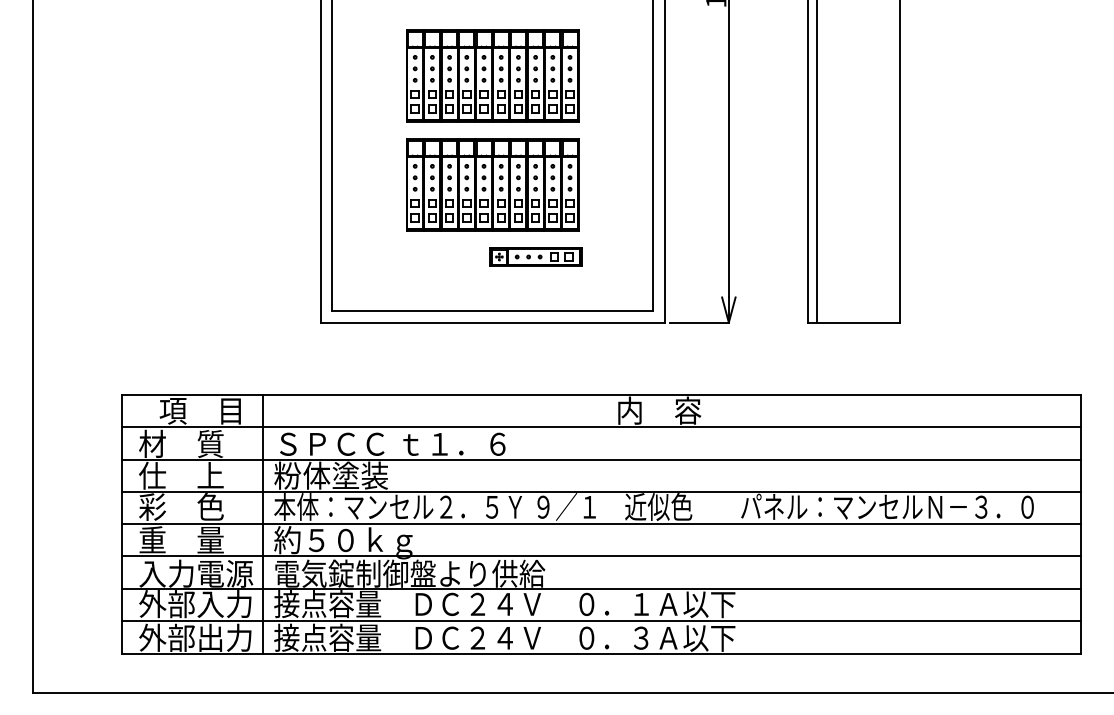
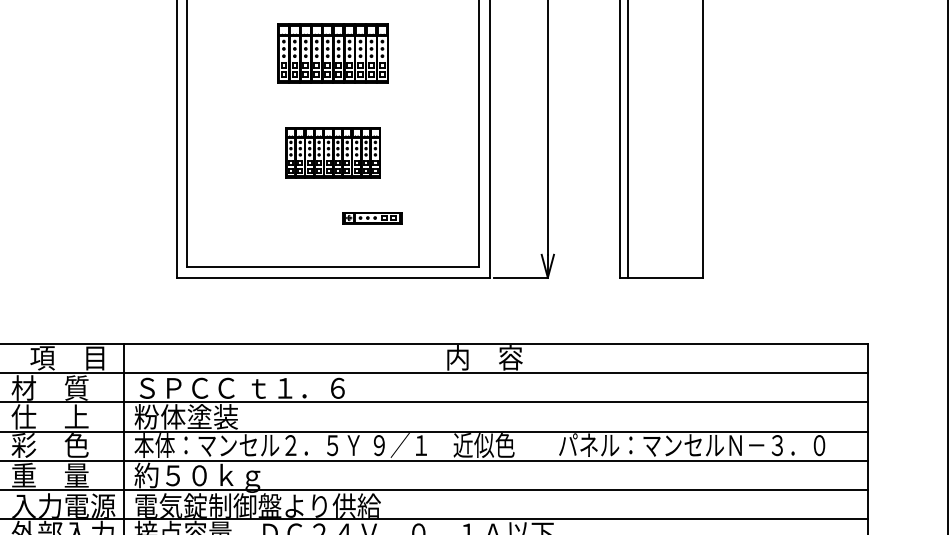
part: (492, 75) -> (332, 53), size x0.7
part: (492, 184) -> (332, 152), size x0.6
part: (535, 256) -> (372, 217), size x0.7

